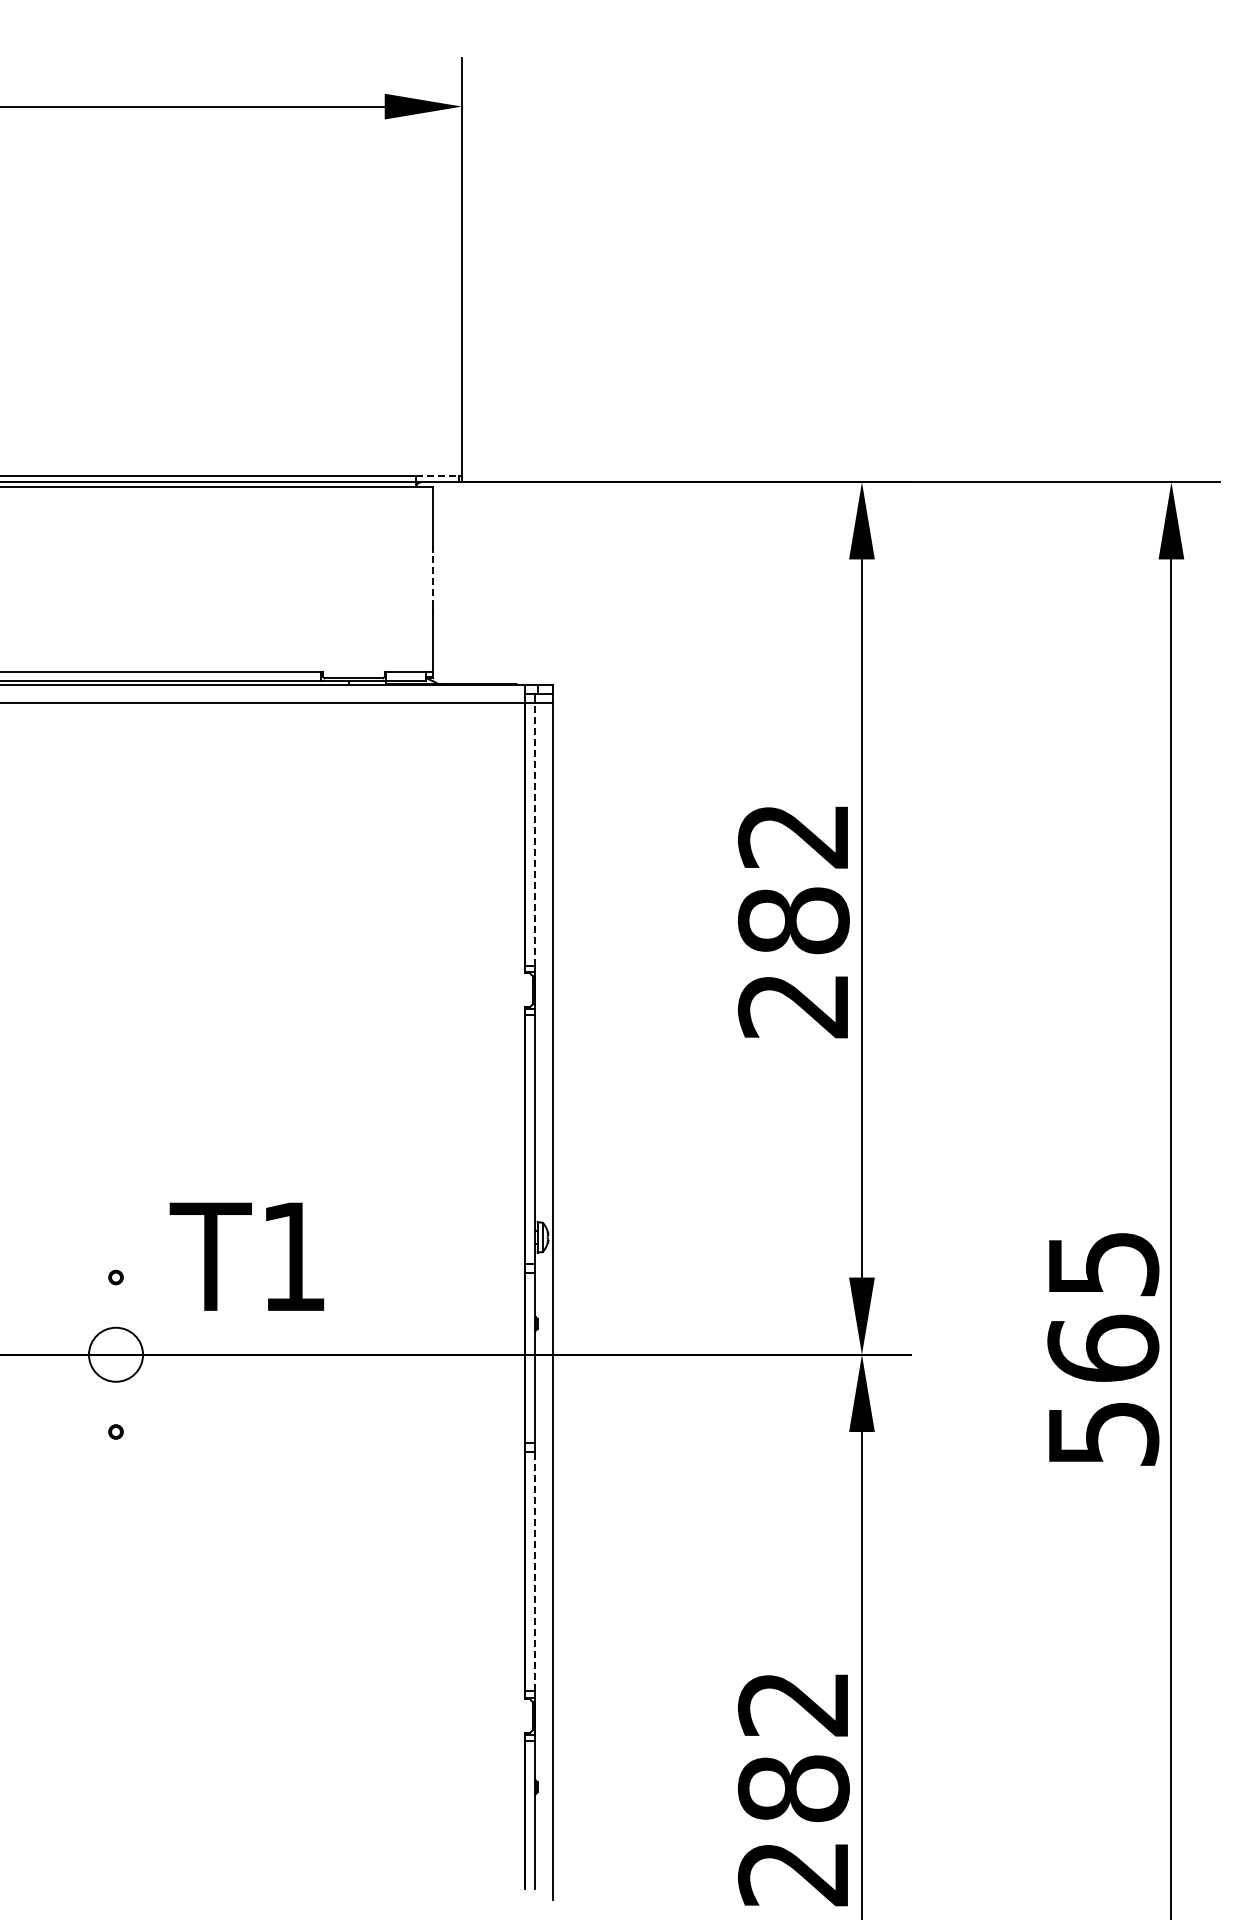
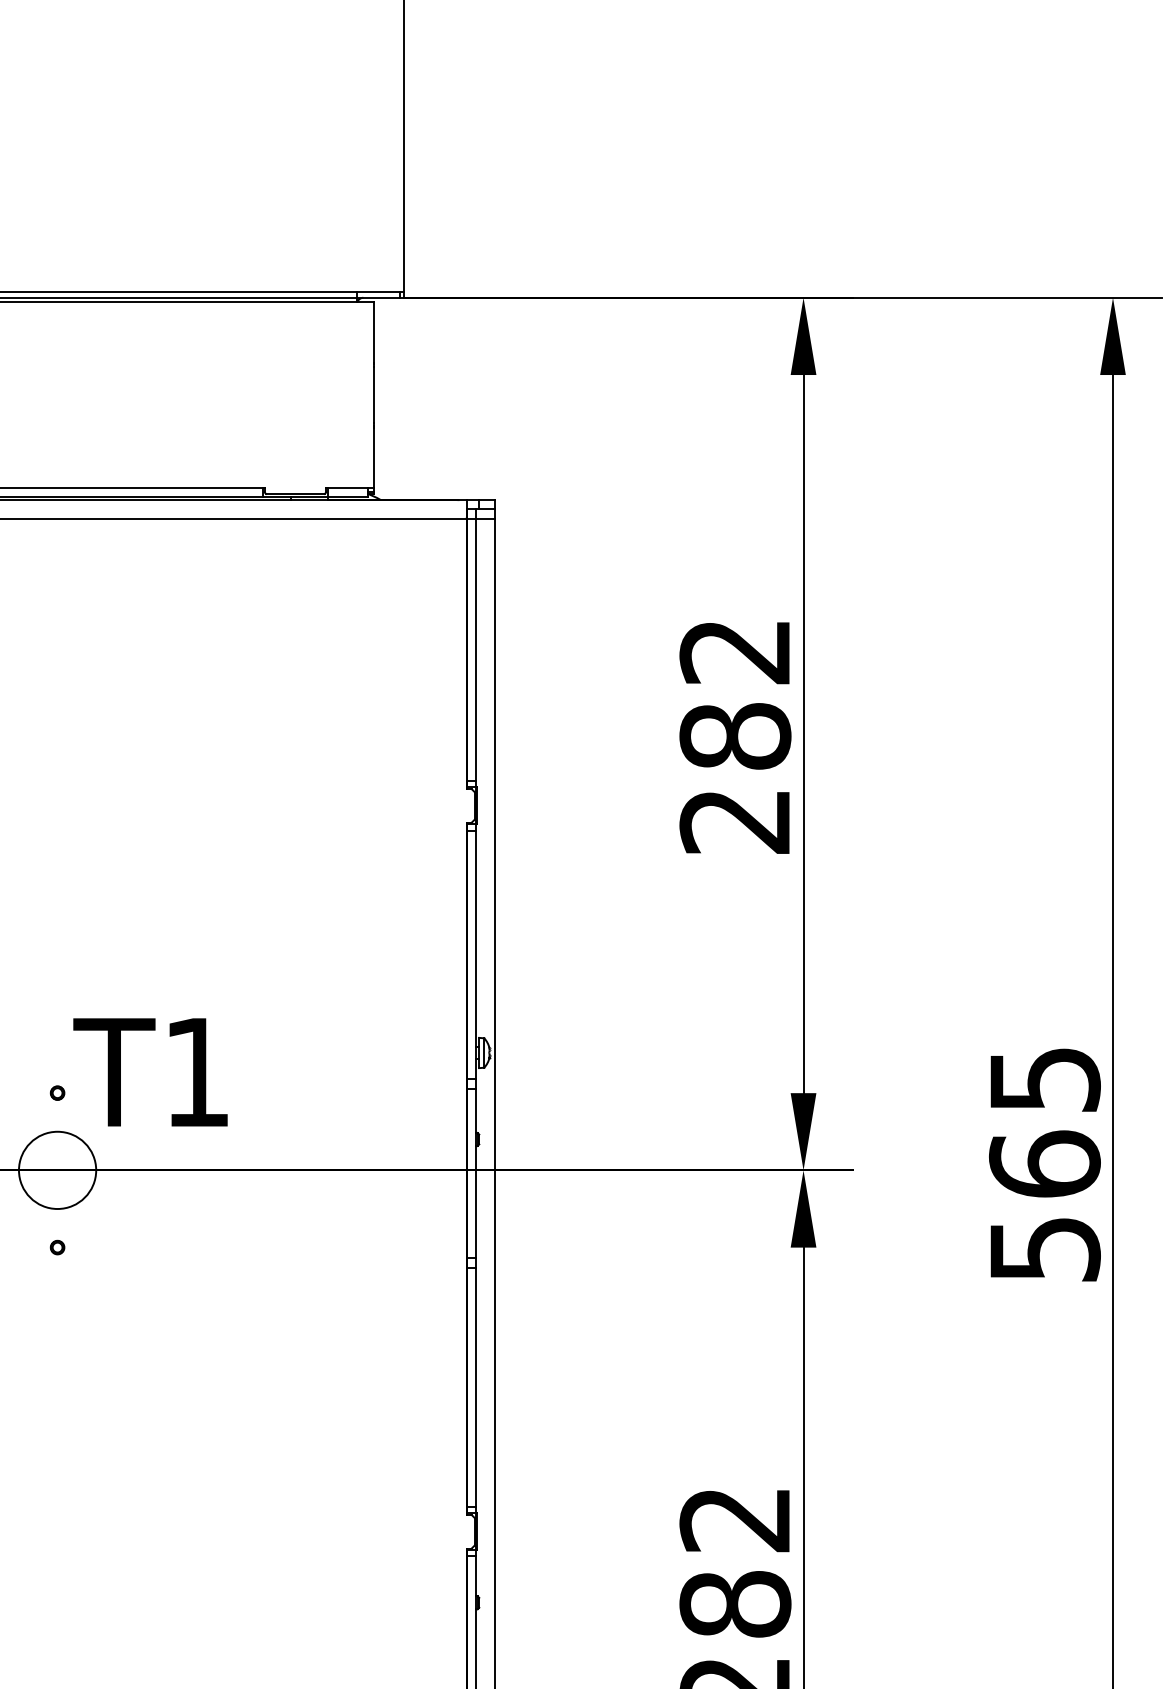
line: (437, 476) -> (379, 292), dashed -> solid
line: (432, 579) -> (374, 395), dashed -> solid
line: (534, 833) -> (476, 649), dashed -> solid
text: (246, 1256) -> (150, 1072), moved
circle: (115, 1354) -> (57, 1170), size x1.43
line: (534, 1571) -> (476, 1387), dashed -> solid

